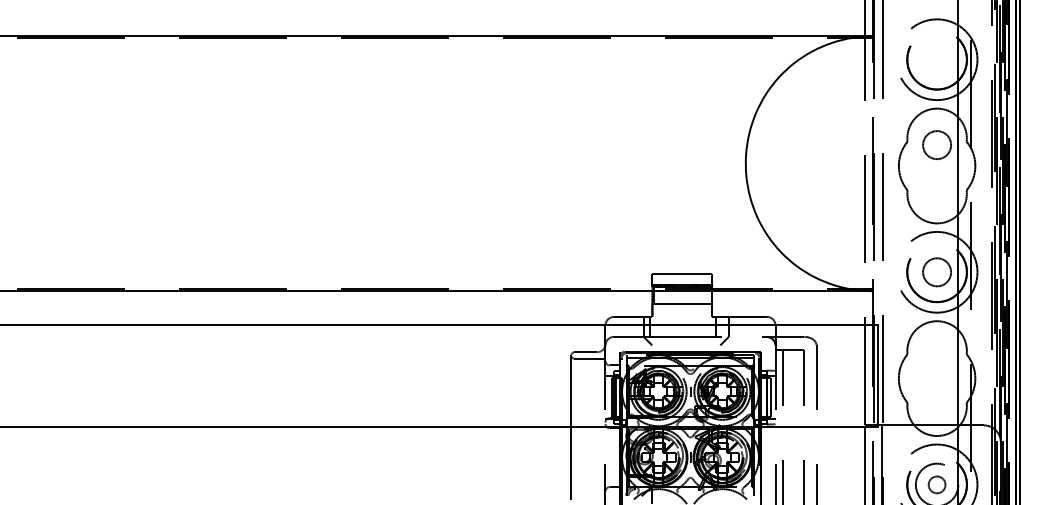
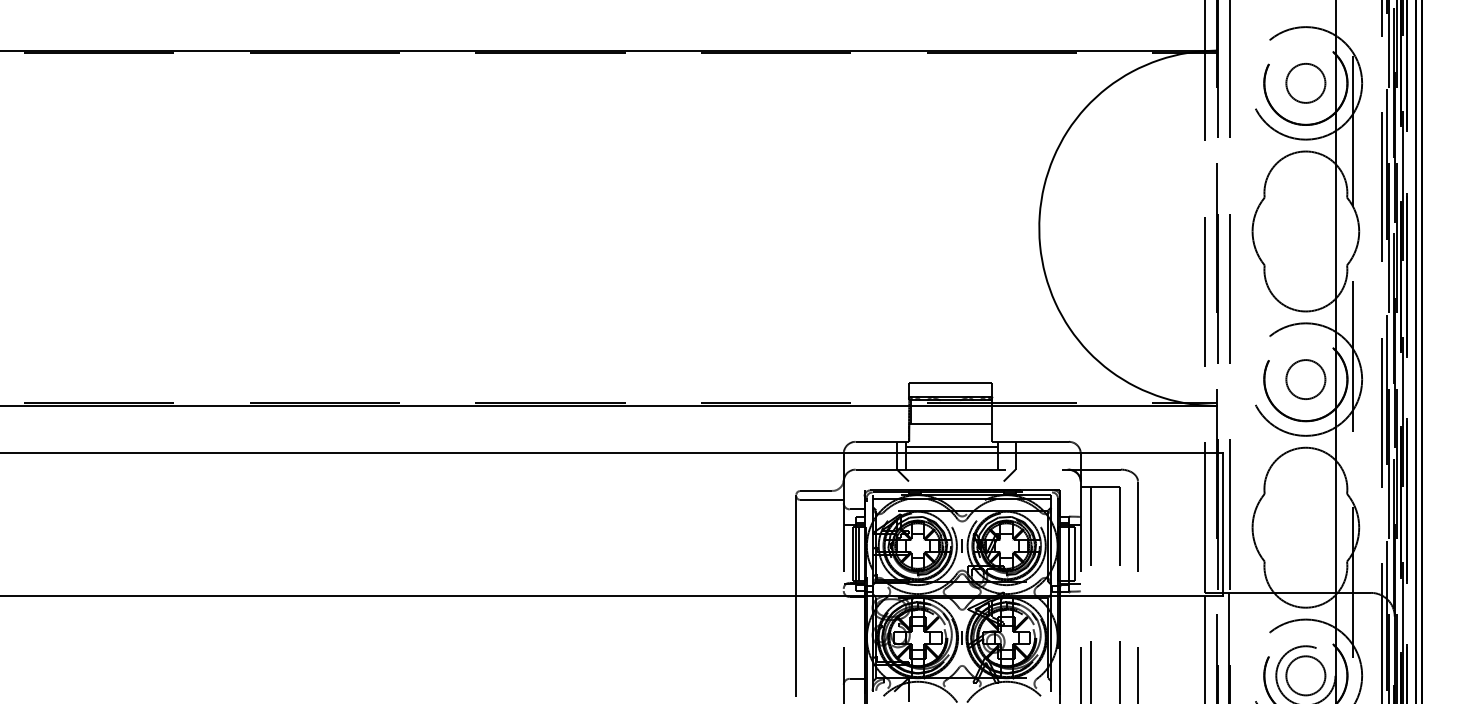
circle: (936, 145) -> (1305, 83), moved
line: (682, 320) -> (951, 446), added
circle: (936, 484) -> (1305, 675), size x1.67

